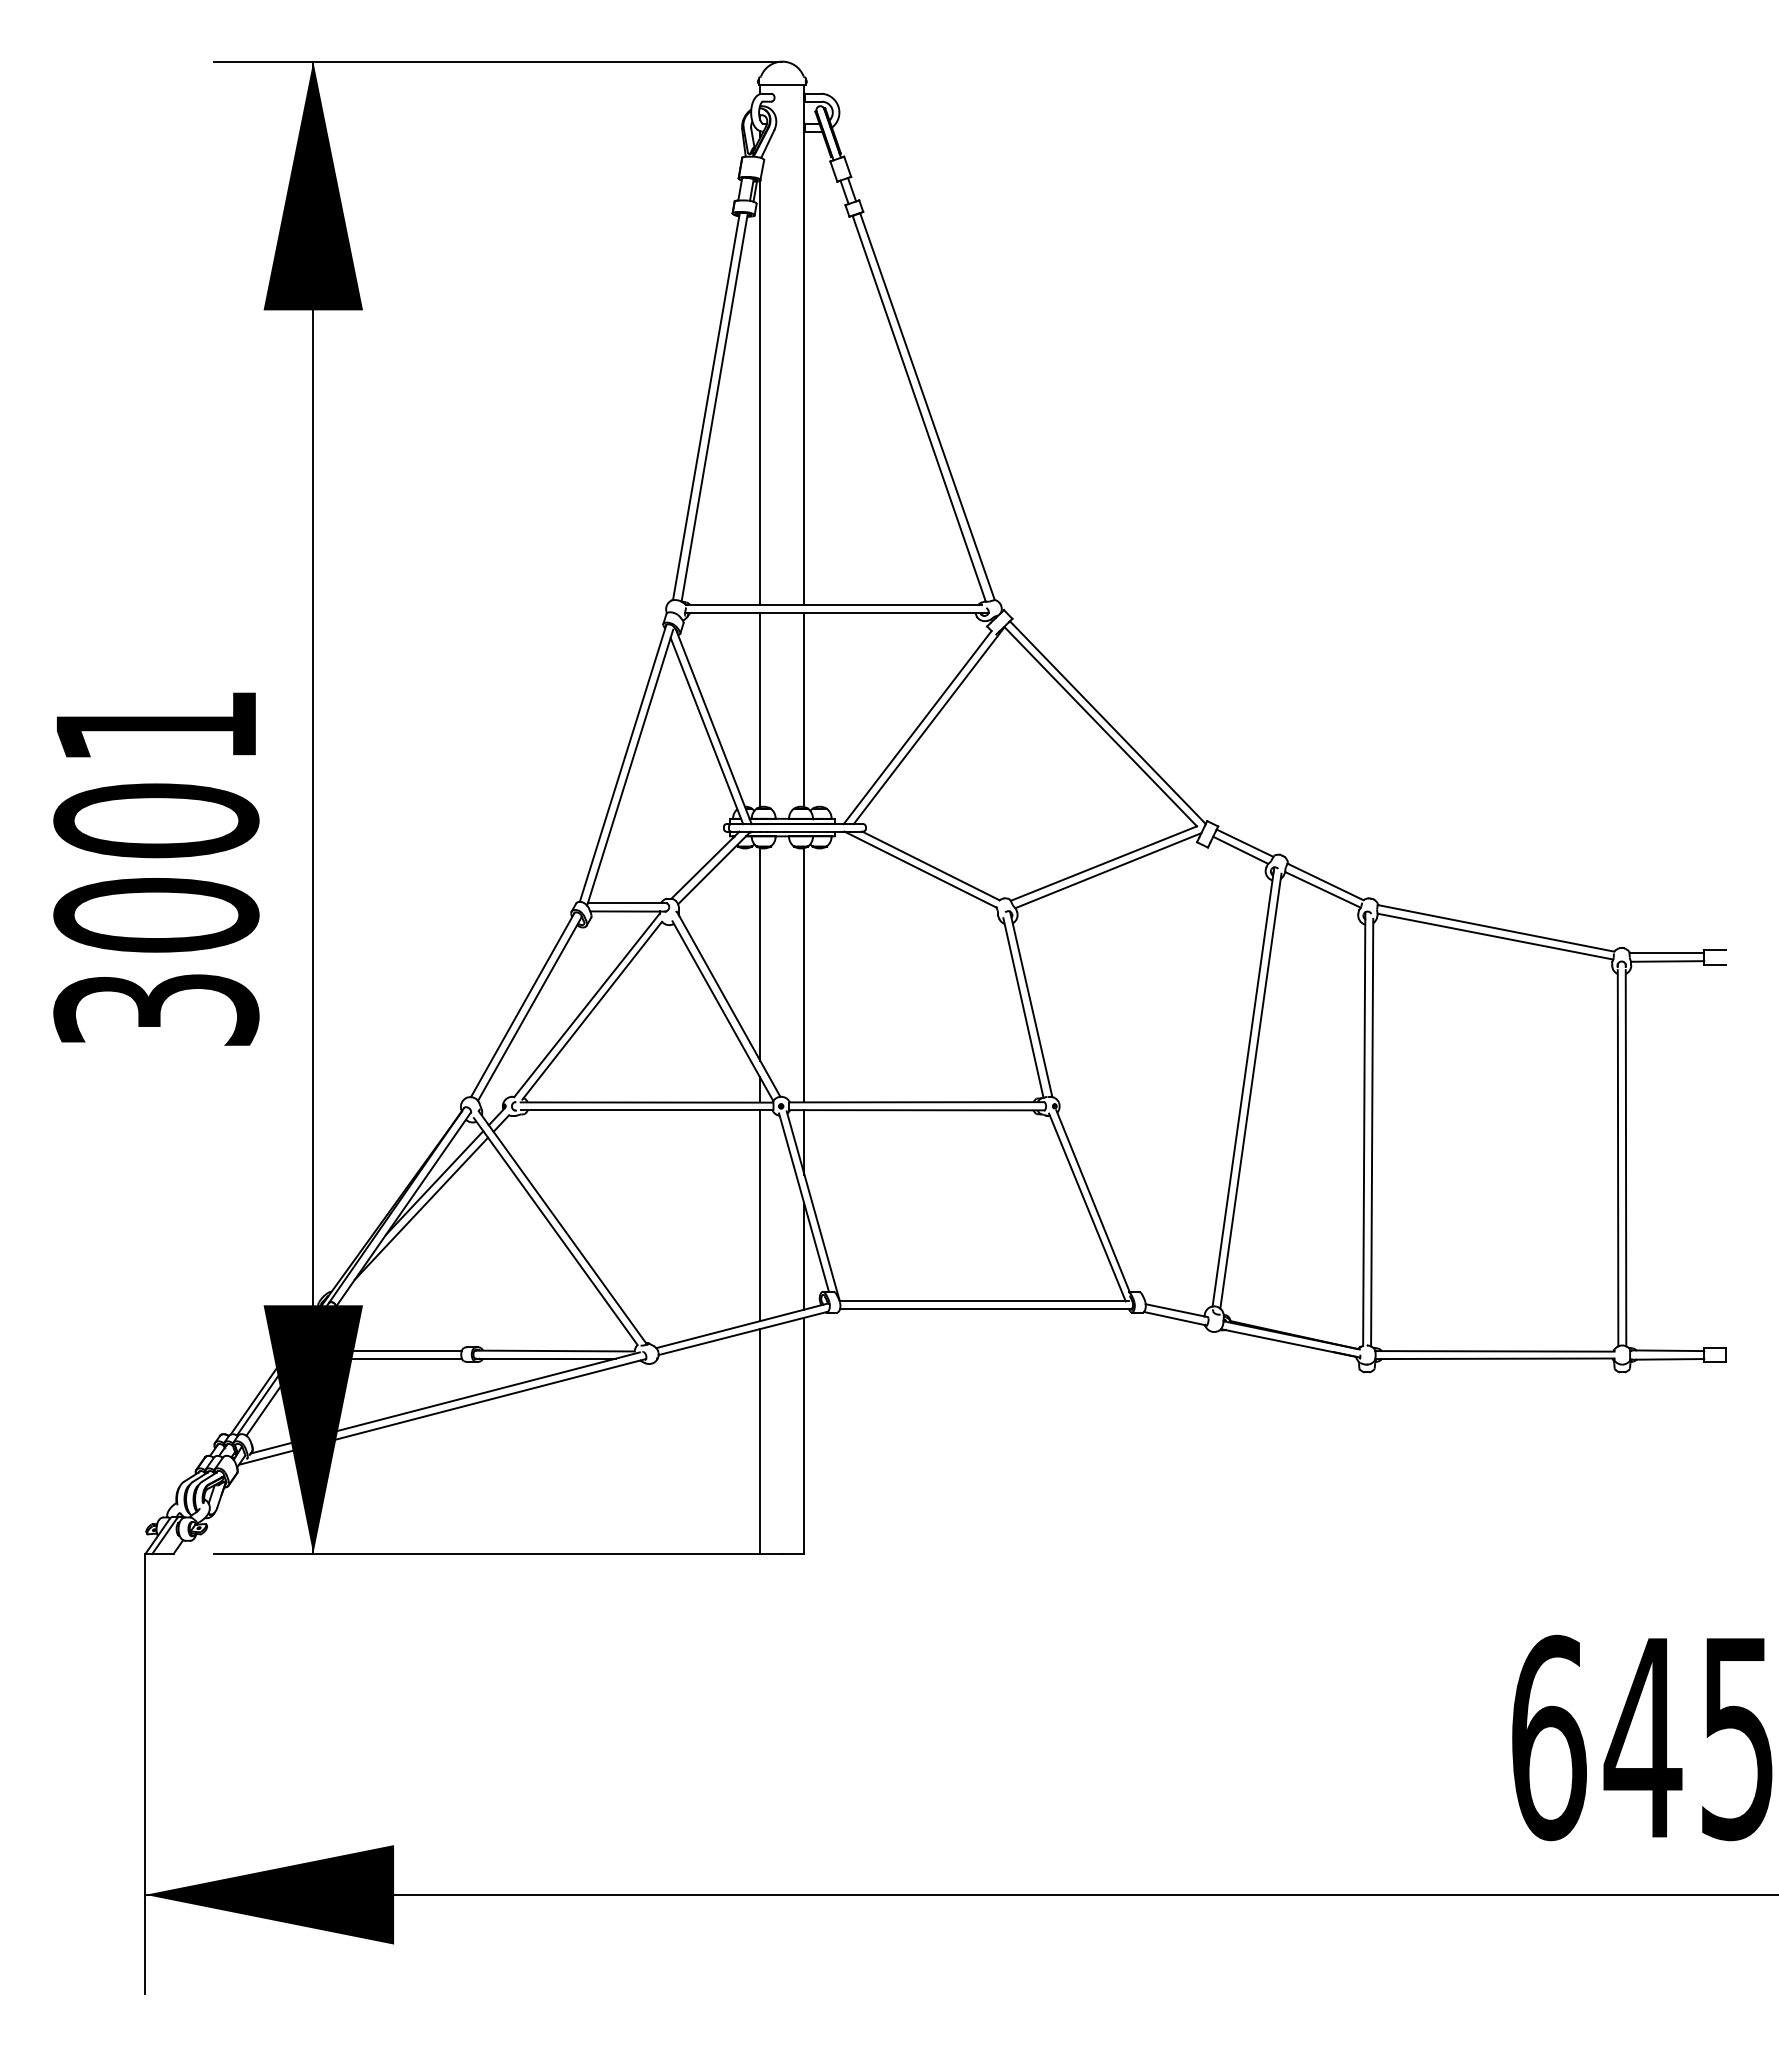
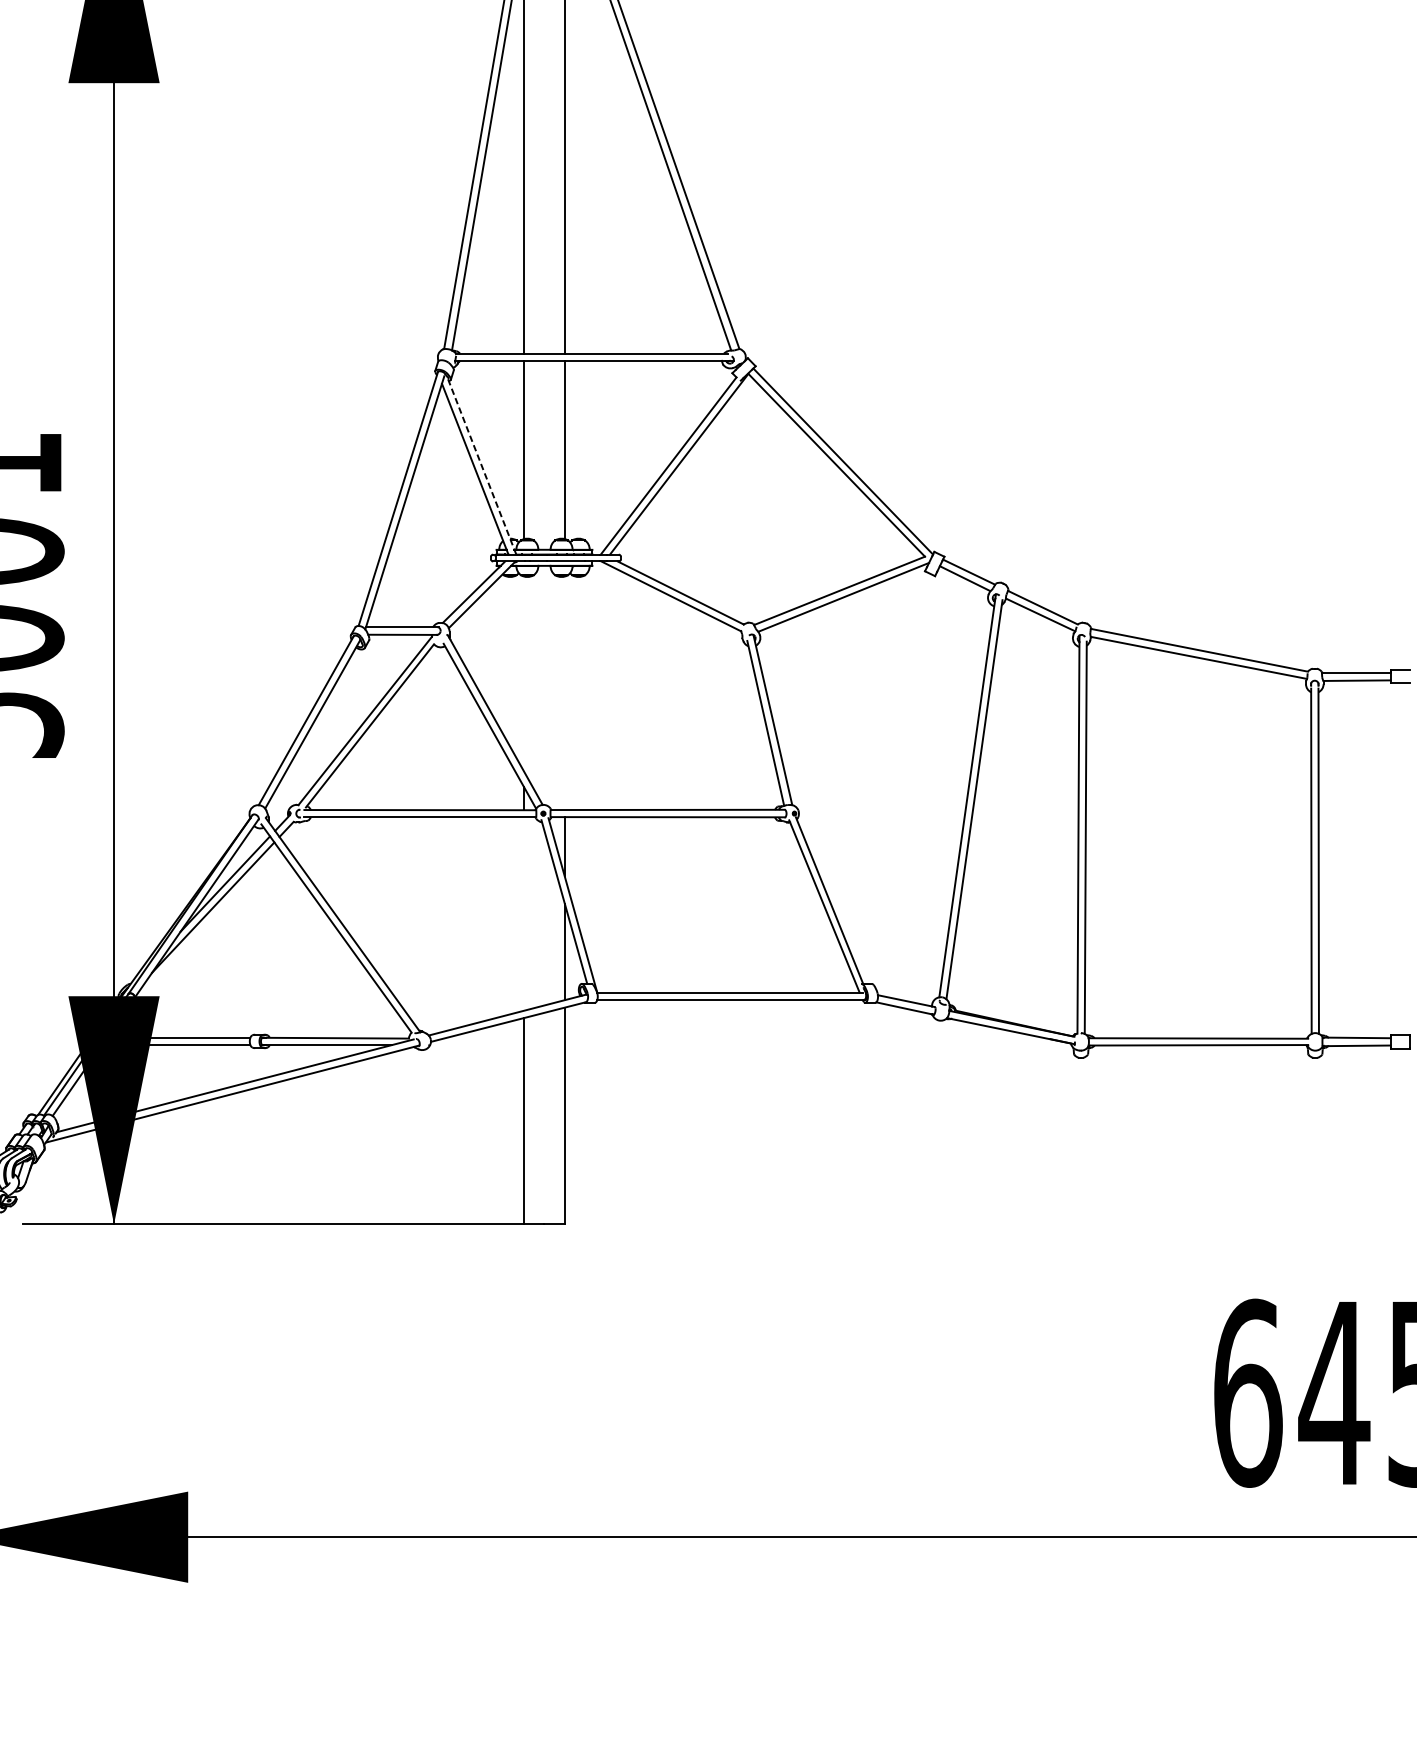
line: (713, 726) -> (481, 465), solid -> dashed
line: (760, 954) -> (524, 674), removed
line: (804, 975) -> (564, 693), removed
line: (760, 1215) -> (524, 913), removed

